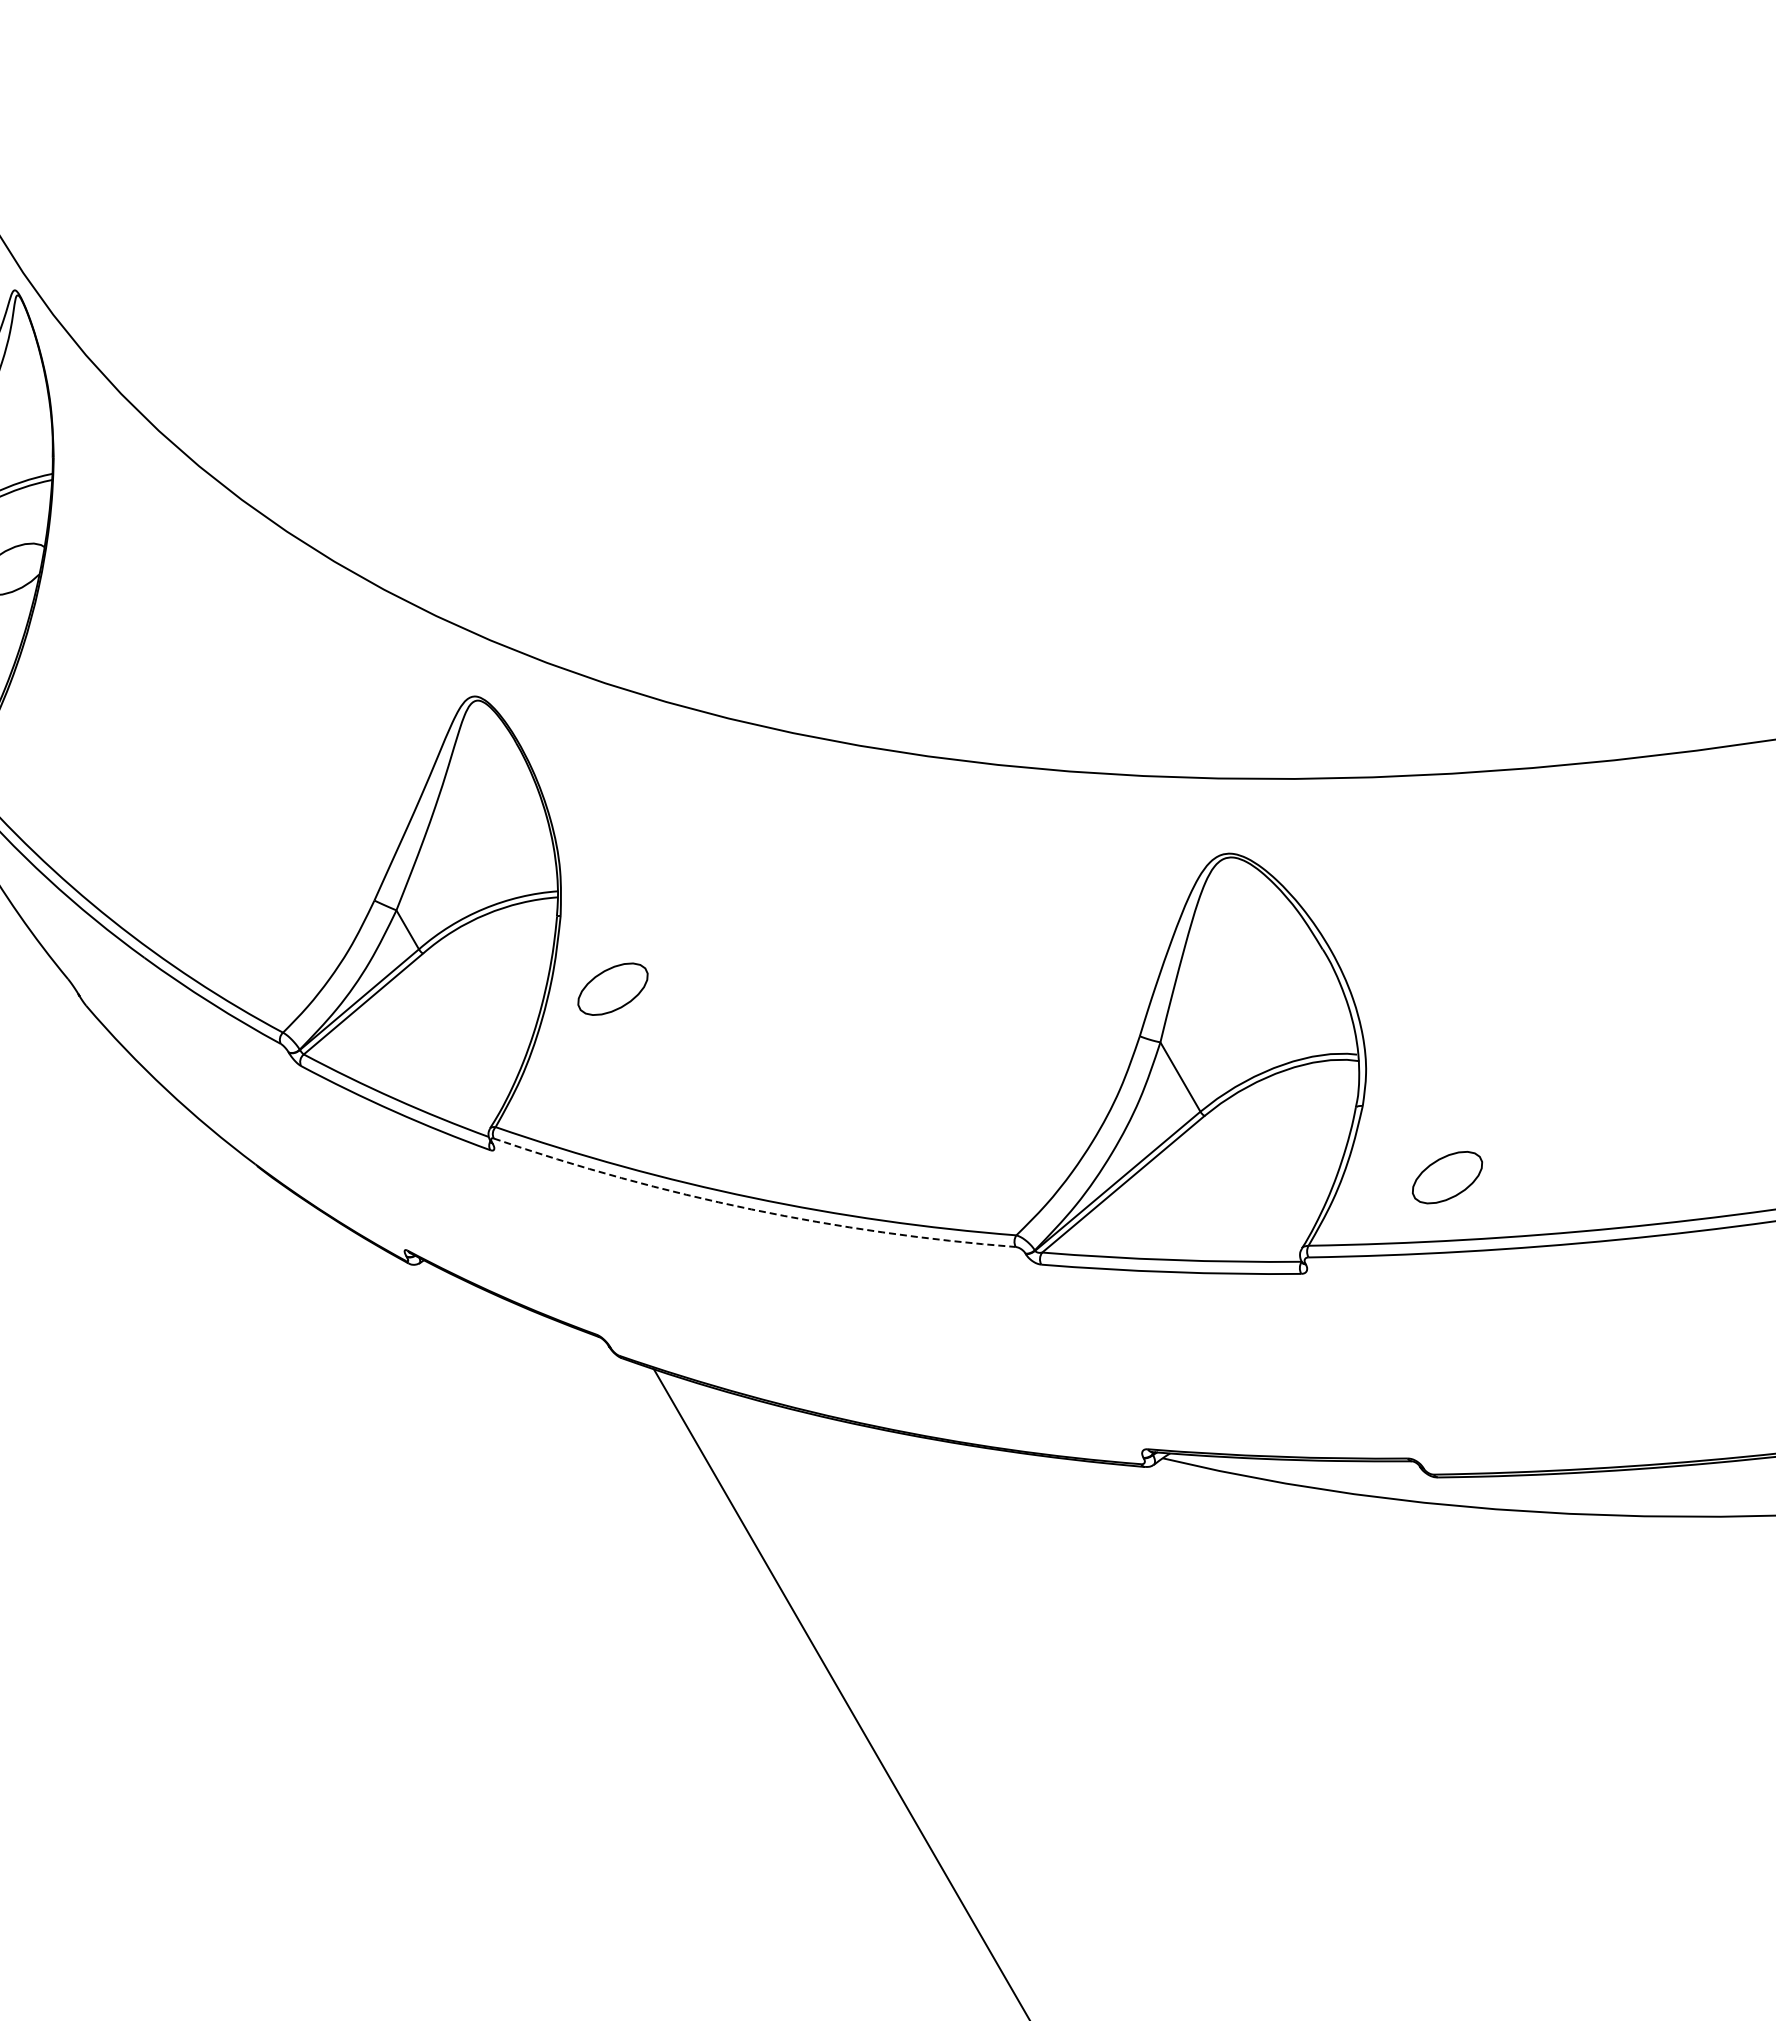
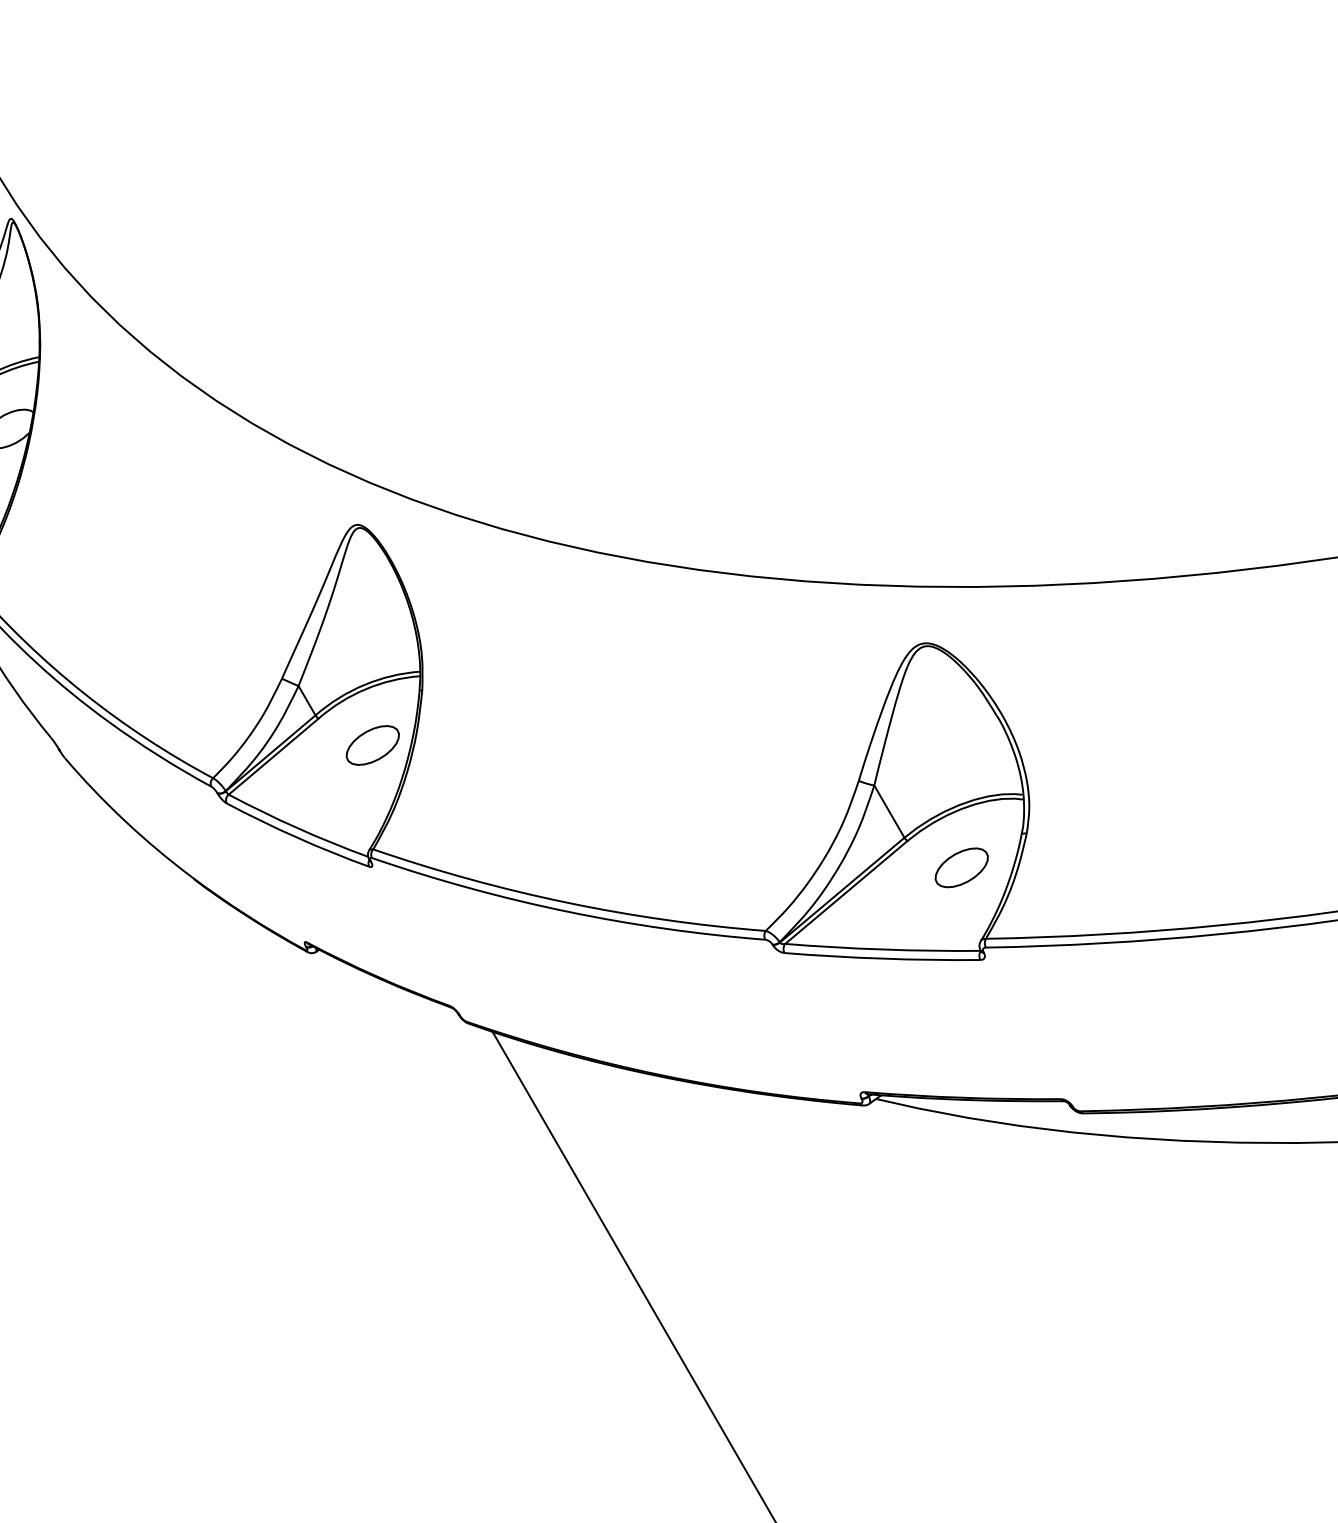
part: (612, 988) -> (372, 744), moved
part: (1447, 1177) -> (961, 867), moved
arc: (751, 1209) -> (566, 911), dashed -> solid

